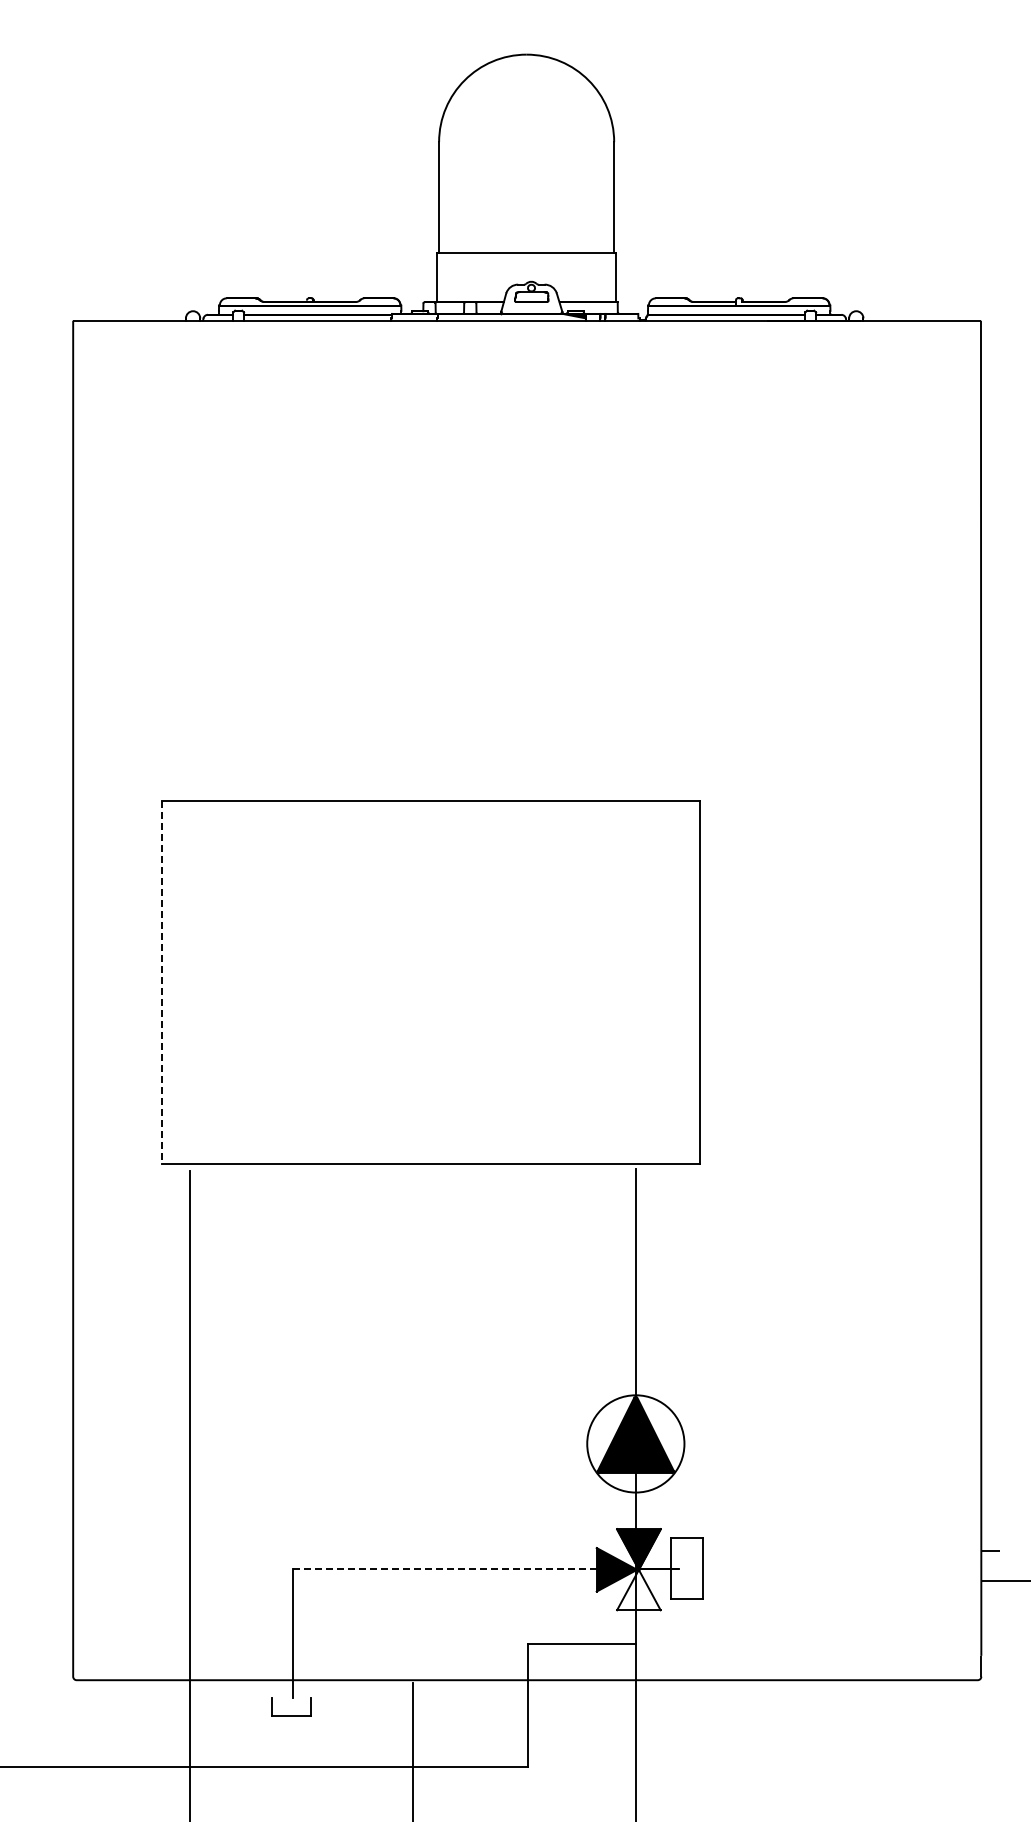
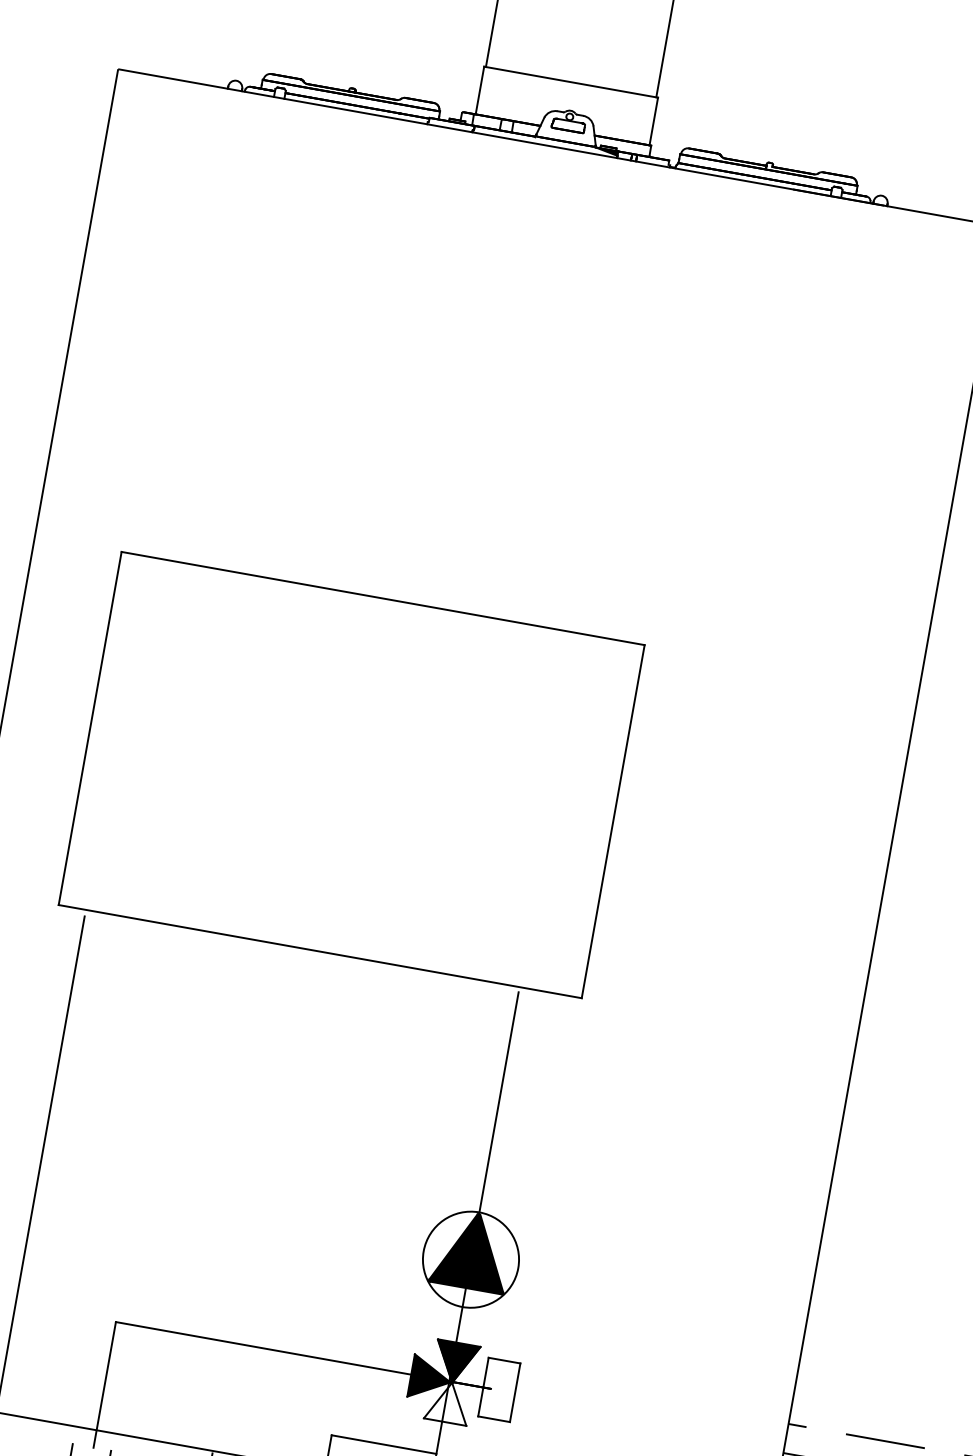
line: (162, 982) -> (90, 728), dashed -> solid
line: (446, 1569) -> (264, 1349), dashed -> solid

